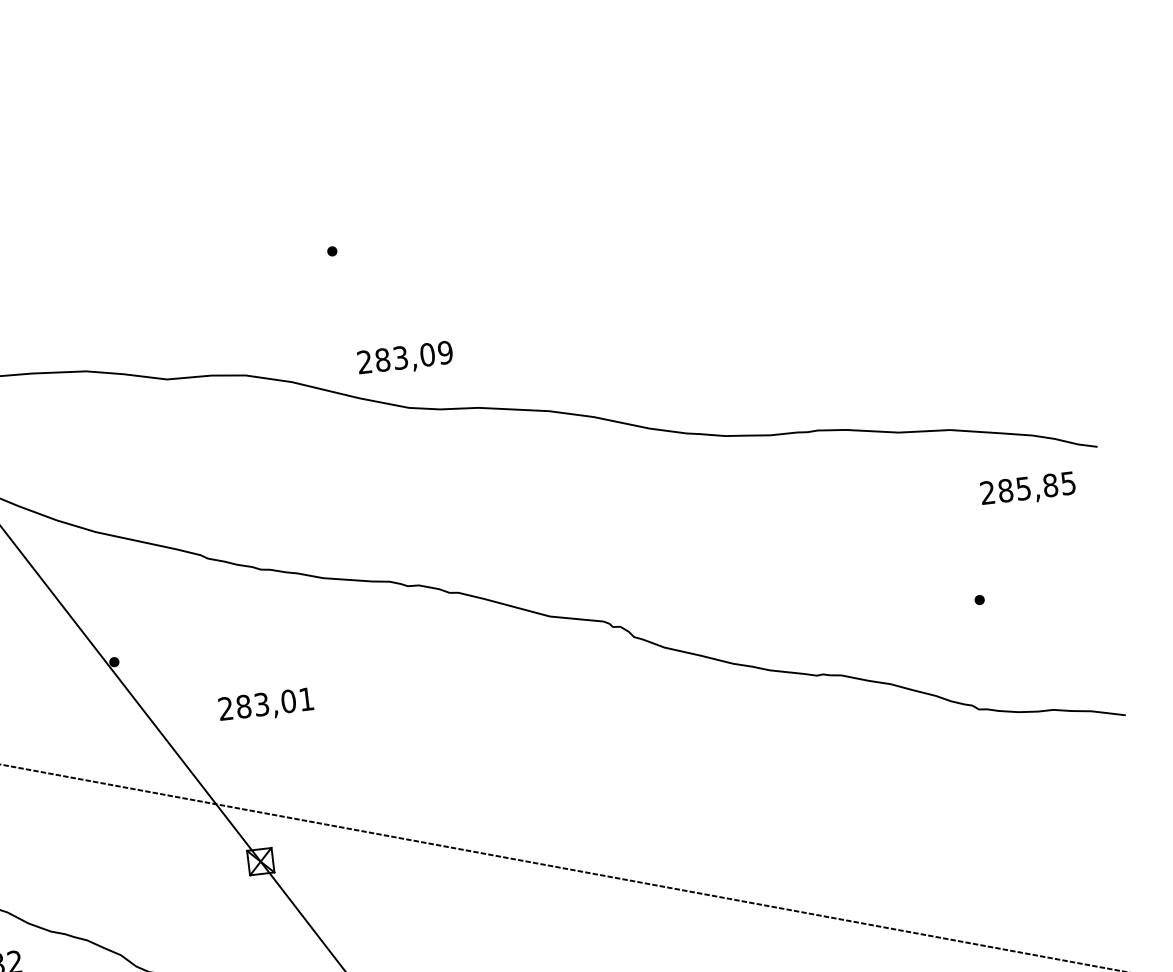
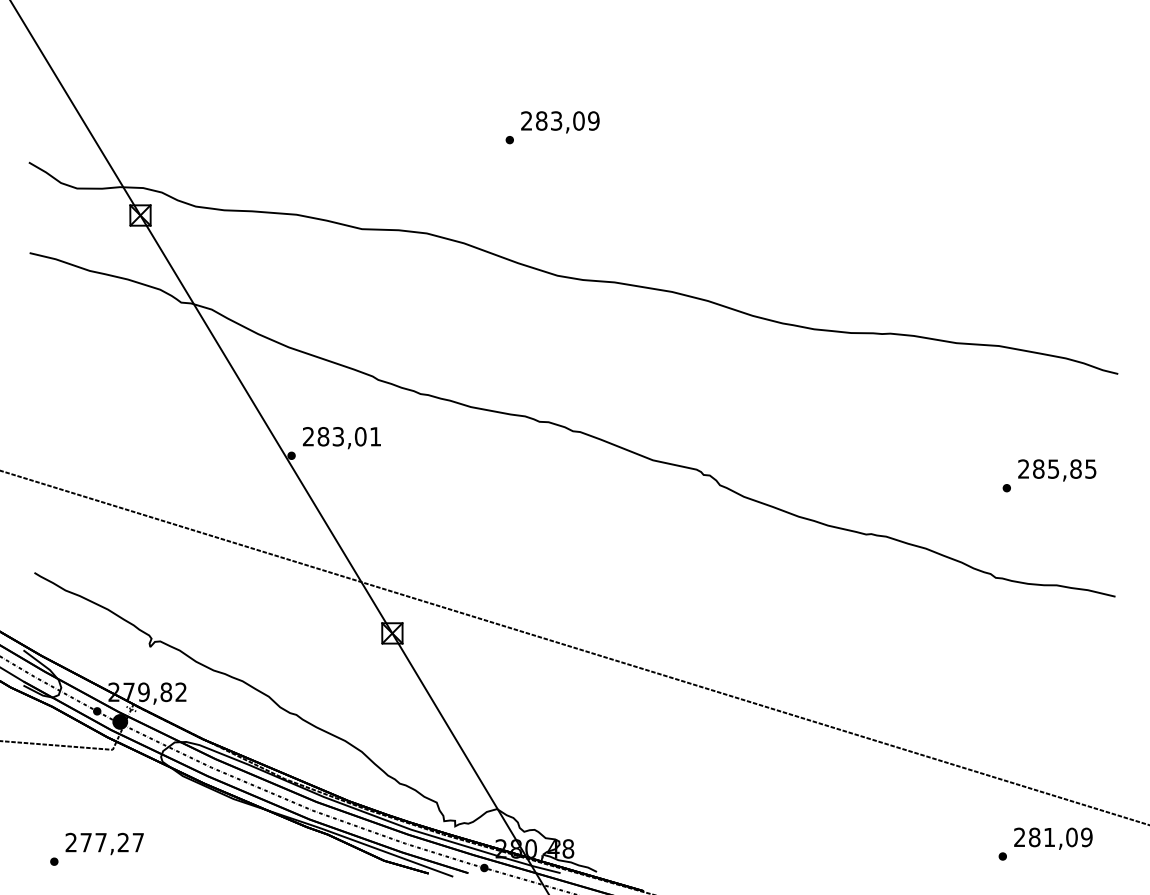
text: (405, 359) -> (560, 122), moved
text: (1028, 489) -> (1057, 470), moved
text: (265, 706) -> (341, 438), moved

